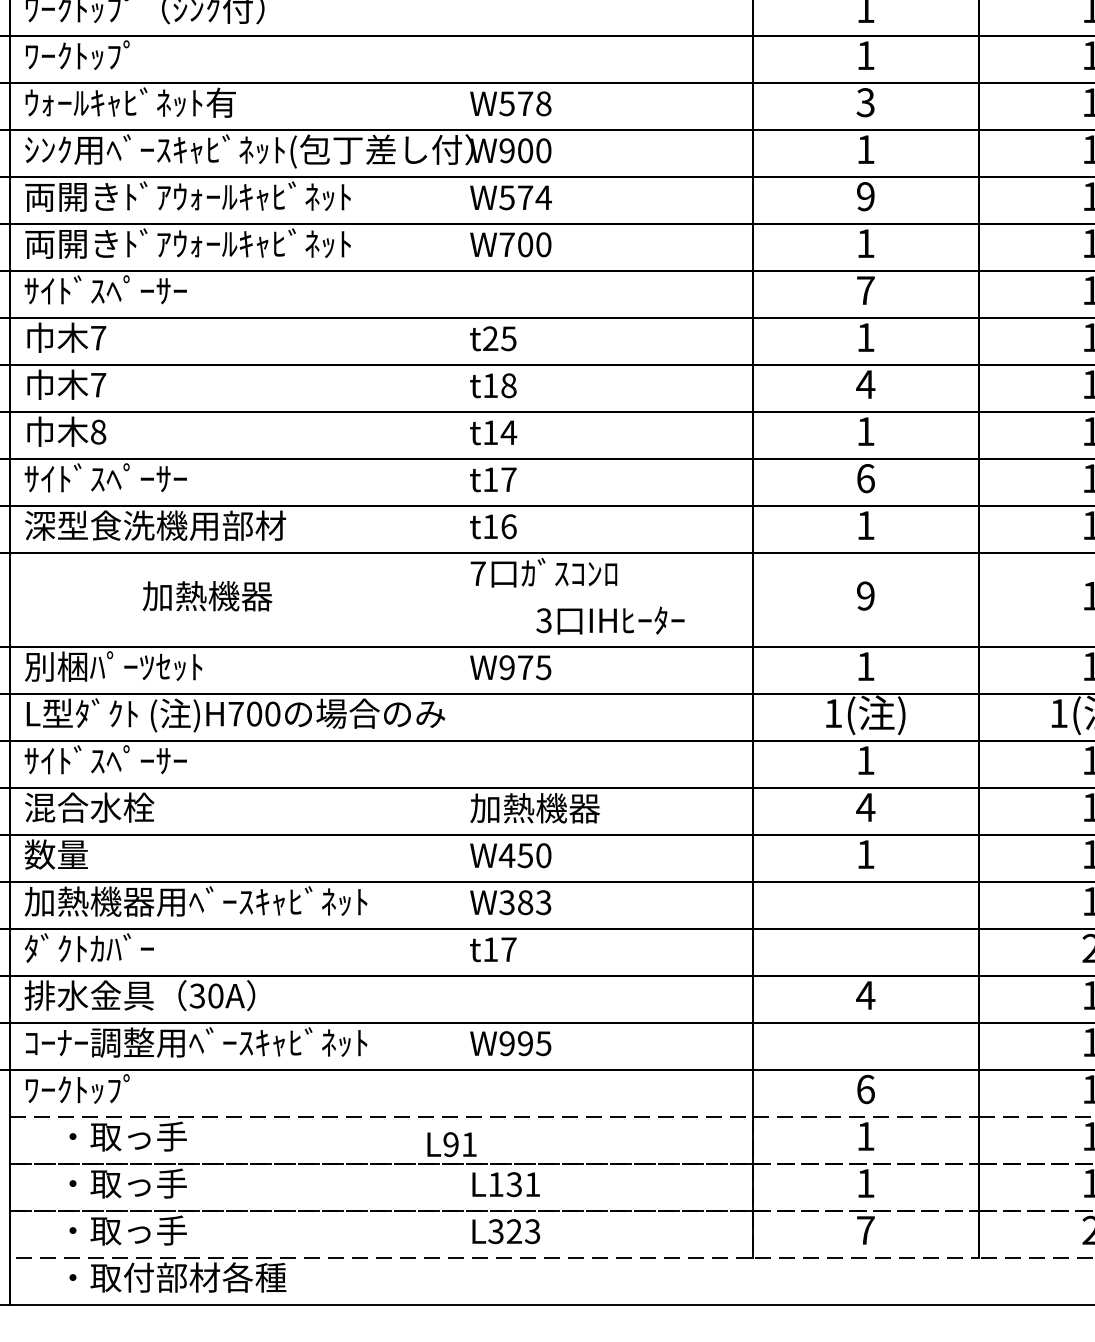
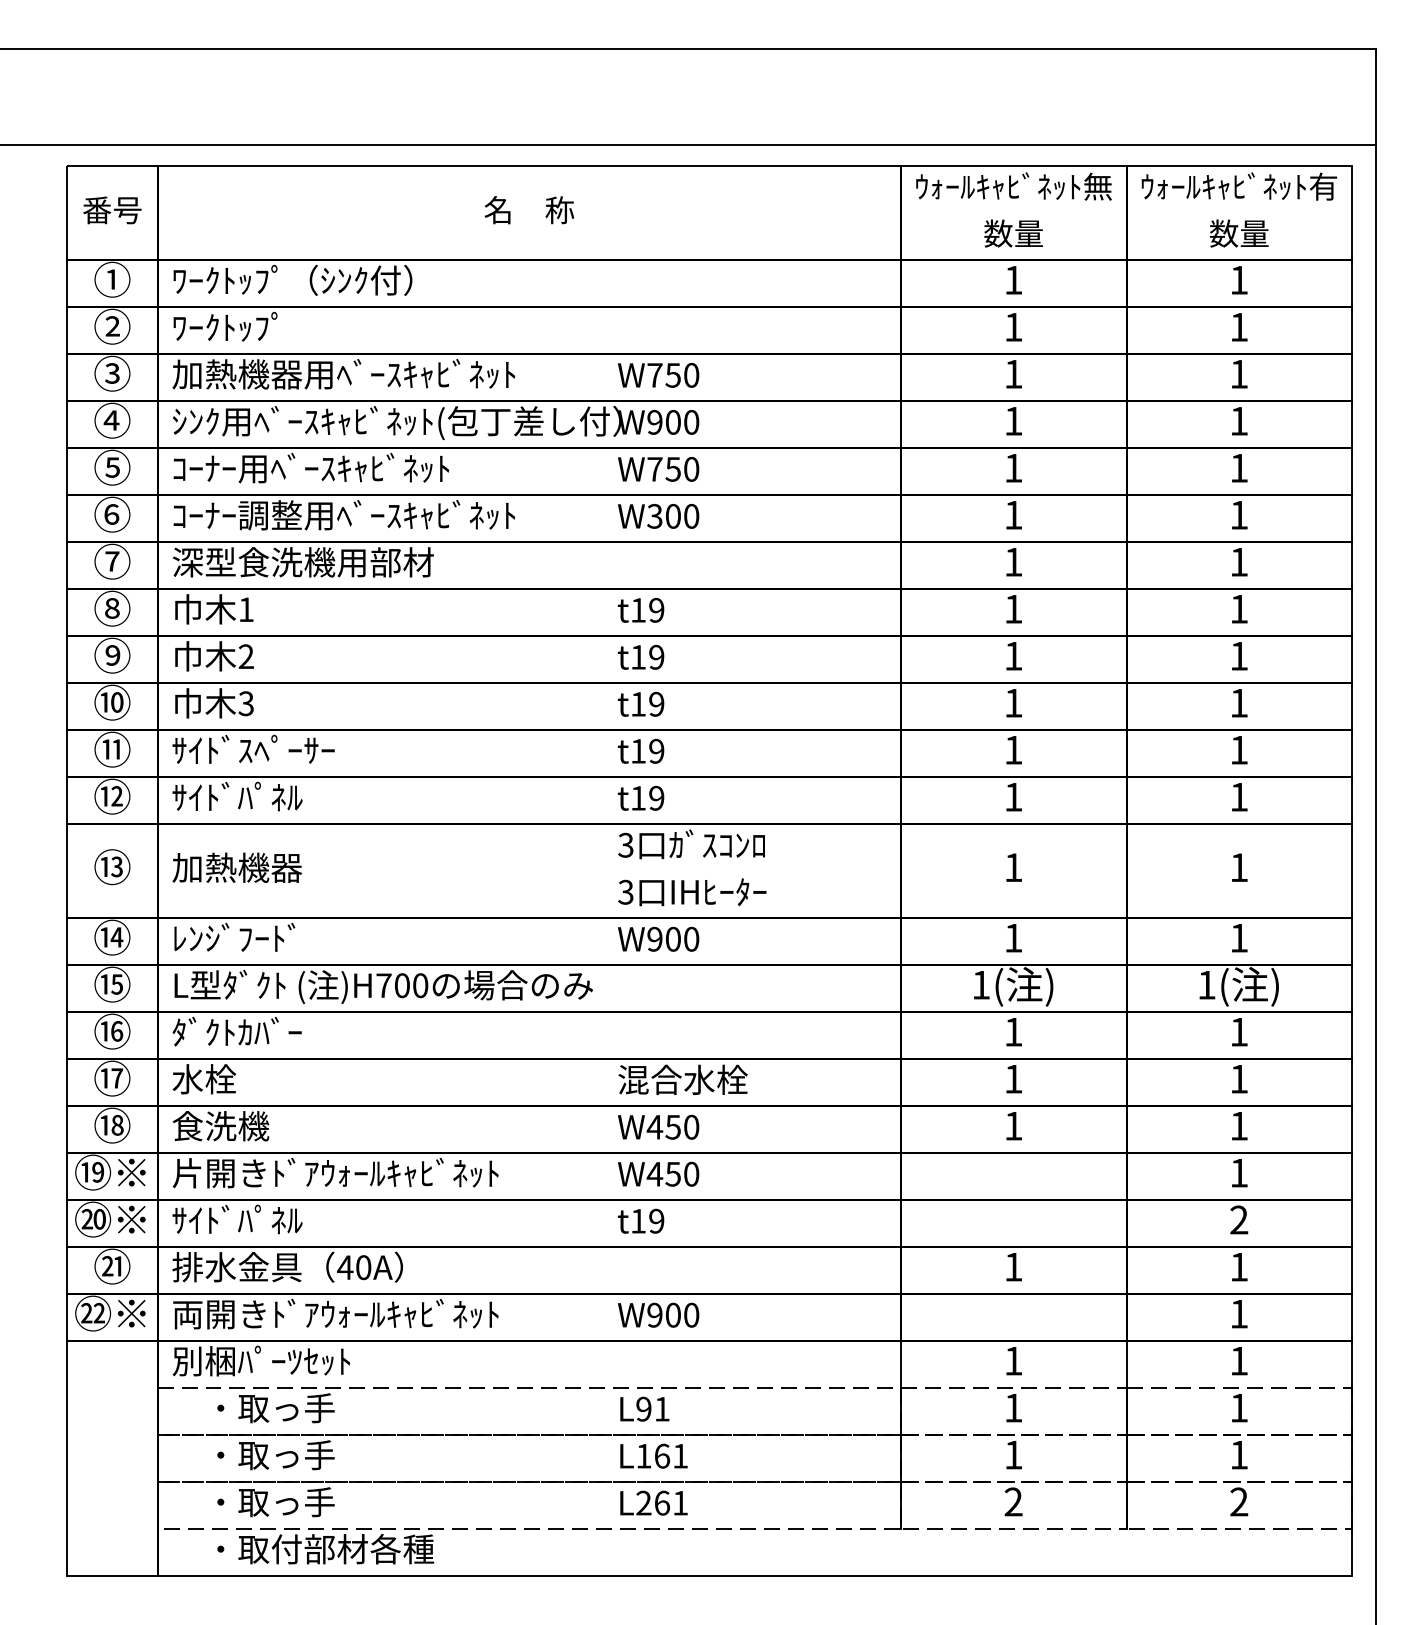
text: (865, 101) -> (1013, 373), 3 -> 1
text: (195, 102) -> (343, 374), ｳｫｰﾙｷｬﾋﾞﾈｯﾄ有 -> 加熱機器用ﾍﾞｰｽｷｬﾋﾞﾈｯﾄ
text: (525, 103) -> (673, 375), W578 -> W750
text: (865, 195) -> (1013, 467), 9 -> 1
text: (187, 196) -> (335, 468), 両開きﾄﾞｱｳｫｰﾙｷｬﾋﾞﾈｯﾄ -> ｺｰﾅｰ用ﾍﾞｰｽｷｬﾋﾞﾈｯﾄ
text: (525, 197) -> (673, 469), W574 -> W750
text: (196, 243) -> (344, 515), 両開きﾄﾞｱｳｫｰﾙｷｬﾋﾞﾈｯﾄ -> ｺｰﾅｰ調整用ﾍﾞｰｽｷｬﾋﾞﾈｯﾄ
text: (506, 243) -> (654, 515), W700 -> W300
text: (154, 289) -> (302, 561), ｻｲﾄﾞｽﾍﾟｰｻｰ -> 深型食洗機用部材
text: (865, 290) -> (1013, 562), 7 -> 1
text: (98, 337) -> (246, 609), 7 -> 1
text: (499, 337) -> (647, 609), t25 -> t19
text: (97, 384) -> (245, 656), 7 -> 2
text: (865, 384) -> (1013, 656), 4 -> 1
text: (508, 385) -> (656, 657), t18 -> t19
text: (97, 431) -> (245, 703), 8 -> 3
text: (508, 431) -> (656, 703), t14 -> t19
text: (865, 477) -> (1013, 749), 6 -> 1
text: (508, 478) -> (656, 750), t17 -> t19
text: (154, 524) -> (302, 796), 深型食洗機用部材 -> ｻｲﾄﾞﾊﾟﾈﾙ
text: (508, 525) -> (656, 797), t16 -> t19
text: (477, 572) -> (625, 844), 7 -> 3
text: (207, 595) -> (237, 867), moved
text: (865, 595) -> (1013, 867), 9 -> 1
text: (610, 620) -> (692, 892), moved
text: (113, 665) -> (261, 937), 別梱ﾊﾟｰﾂｾｯﾄ -> ﾚﾝｼﾞﾌｰﾄﾞ
text: (534, 666) -> (682, 938), W975 -> W900
text: (105, 759) -> (253, 1031), ｻｲﾄﾞｽﾍﾟｰｻｰ -> ﾀﾞｸﾄｶﾊﾞｰ
text: (88, 807) -> (236, 1079), 混合水栓 -> 水栓
text: (534, 807) -> (682, 1079), 加熱機器 -> 混合水栓
text: (865, 807) -> (1013, 1079), 4 -> 1
text: (72, 854) -> (220, 1126), 数量 -> 食洗機
text: (195, 900) -> (343, 1172), 加熱機器用ﾍﾞｰｽｷｬﾋﾞﾈｯﾄ -> 片開きﾄﾞｱｳｫｰﾙｷｬﾋﾞﾈｯﾄ
text: (524, 901) -> (672, 1173), W383 -> W450
text: (89, 947) -> (237, 1219), ﾀﾞｸﾄｶﾊﾞｰ -> ｻｲﾄﾞﾊﾟﾈﾙ
text: (508, 948) -> (656, 1220), t17 -> t19
text: (197, 995) -> (345, 1267), 30A -> 40A
text: (865, 995) -> (1013, 1267), 4 -> 1
text: (196, 1041) -> (344, 1313), ｺｰﾅｰ調整用ﾍﾞｰｽｷｬﾋﾞﾈｯﾄ -> 両開きﾄﾞｱｳｫｰﾙｷｬﾋﾞﾈｯﾄ
text: (534, 1042) -> (682, 1314), W995 -> W900
text: (113, 1088) -> (261, 1360), ﾜｰｸﾄｯﾌﾟ -> 別梱ﾊﾟｰﾂｾｯﾄ
text: (865, 1088) -> (1013, 1360), 6 -> 1
text: (451, 1143) -> (644, 1408), moved
text: (513, 1183) -> (661, 1455), L131 -> L161
text: (865, 1229) -> (1013, 1501), 7 -> 2
text: (513, 1230) -> (661, 1502), L323 -> L261

